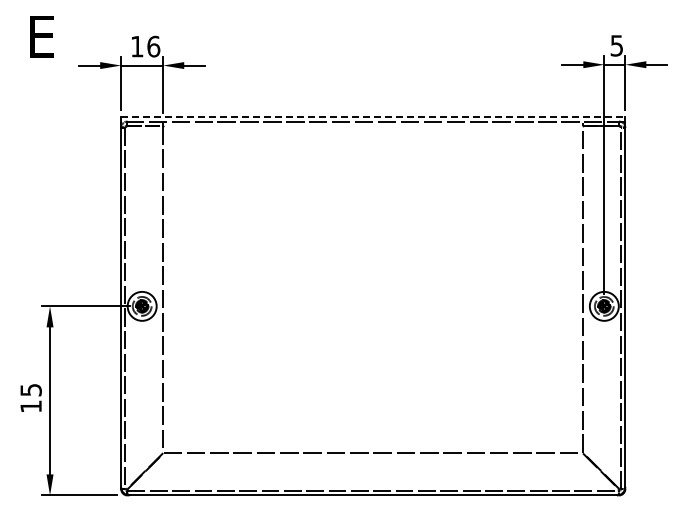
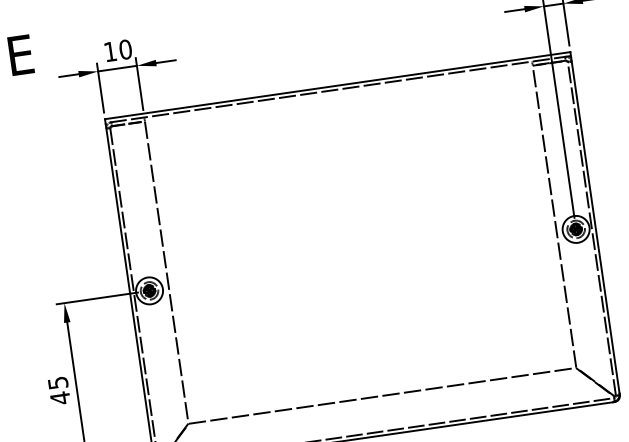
text: (153, 46) -> (125, 49), 16 -> 10
line: (373, 117) -> (337, 85), dashed -> solid
text: (30, 406) -> (59, 398), 15 -> 45

